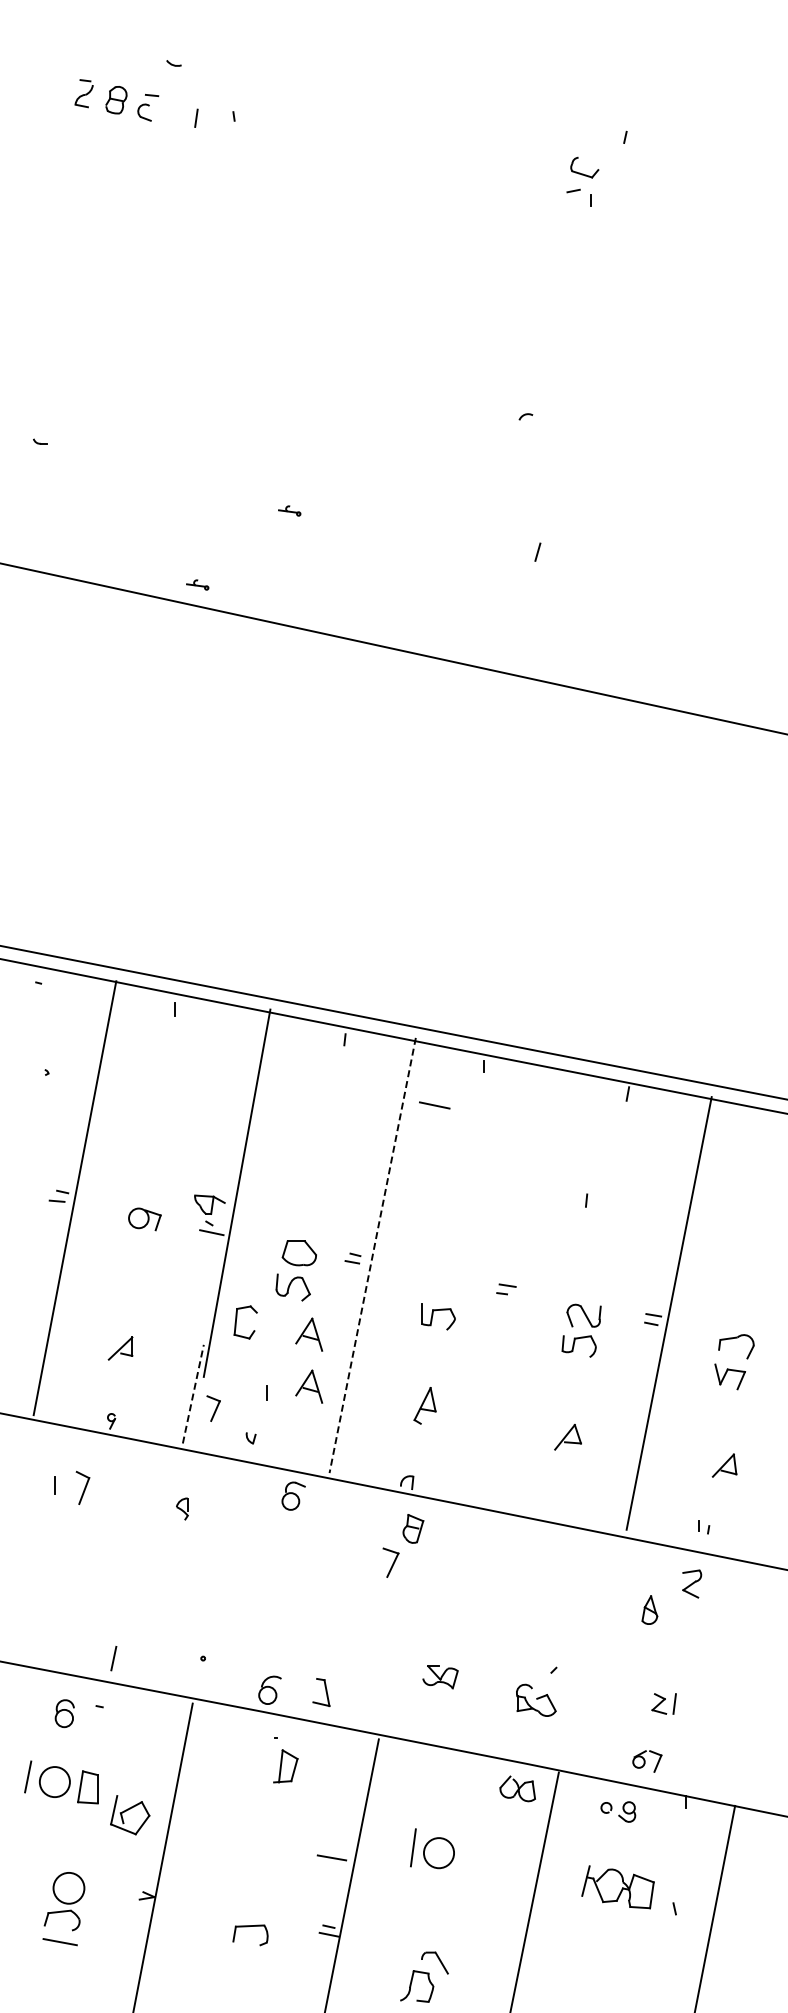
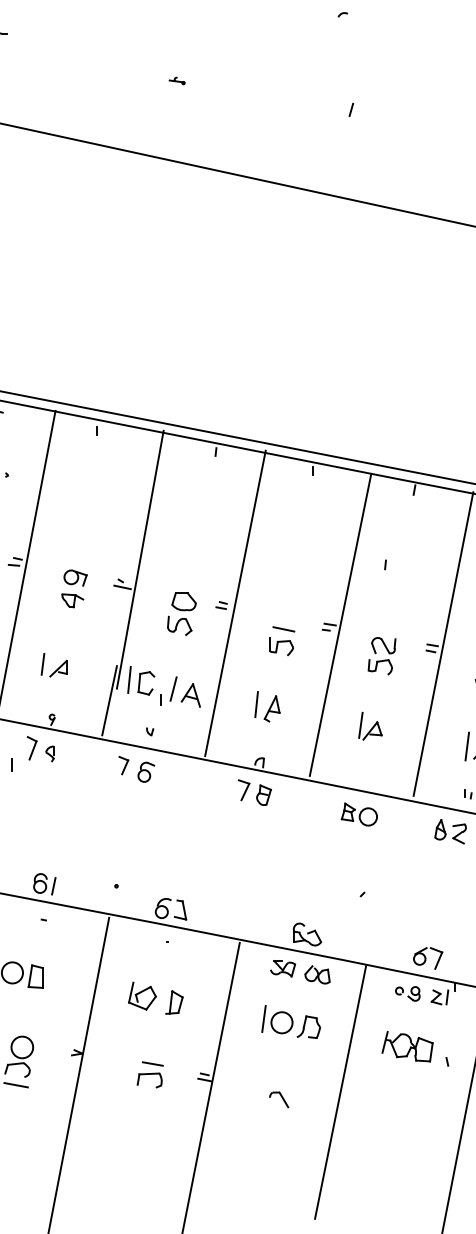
part: (197, 584) -> (112, 132), removed
line: (434, 1105) -> (283, 629), moved
part: (209, 1204) -> (72, 600), moved
line: (372, 1255) -> (235, 603), dashed -> solid
line: (522, 1286) -> (340, 625), added
part: (237, 1318) -> (140, 680), moved
part: (309, 1334) -> (191, 658), removed
line: (98, 1342) -> (43, 664), added
line: (221, 1364) -> (129, 679), added
line: (284, 1377) -> (173, 689), added
line: (193, 1393) -> (109, 700), dashed -> solid
line: (402, 1399) -> (256, 704), added
part: (213, 1408) -> (123, 765), moved
line: (550, 1429) -> (360, 725), added
line: (702, 1459) -> (466, 746), added
part: (82, 1487) -> (31, 747), moved
part: (293, 1495) -> (146, 771), moved
part: (182, 1508) -> (50, 753), moved
part: (549, 1556) -> (359, 814), added
part: (390, 1562) -> (243, 790), moved
part: (649, 1609) -> (440, 829), moved
part: (440, 1677) -> (283, 969), moved
part: (321, 1692) -> (180, 910), moved
part: (536, 1699) -> (307, 933), moved
part: (663, 1703) -> (439, 997), moved
part: (64, 1713) -> (40, 883), moved
part: (647, 1761) -> (428, 958), size x1.43
part: (285, 1766) -> (174, 1002), moved
part: (517, 1788) -> (317, 974), moved
part: (130, 1815) -> (142, 996), moved
line: (331, 1857) -> (152, 1063), moved
part: (417, 1986) -> (308, 1027), moved

